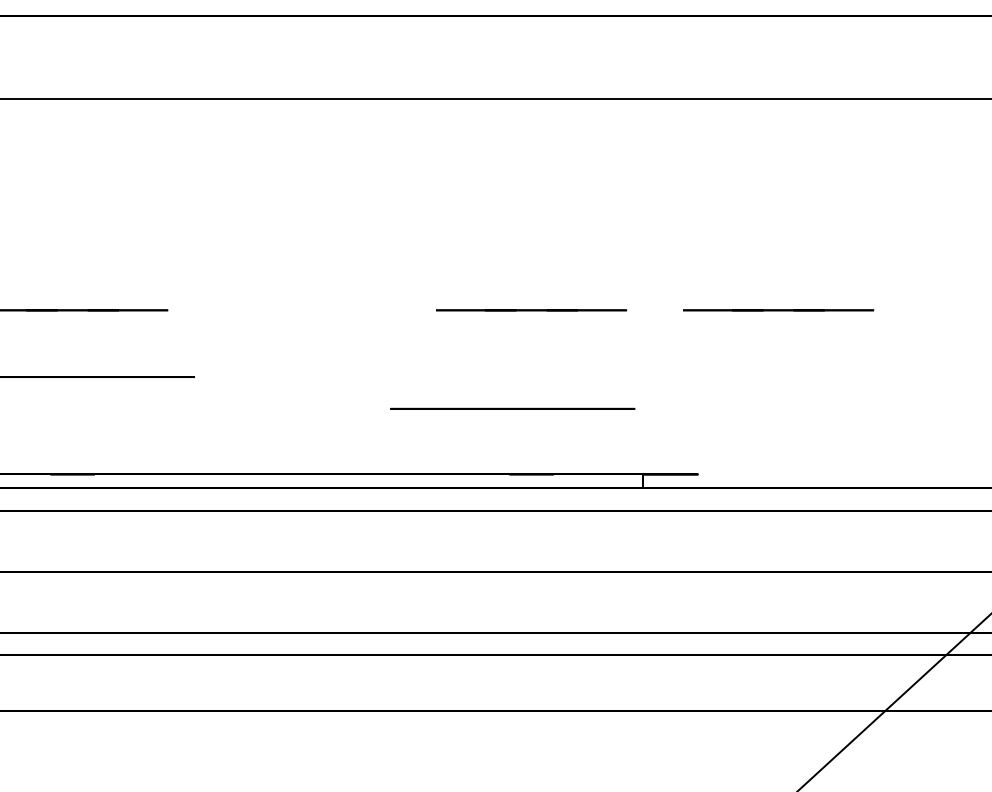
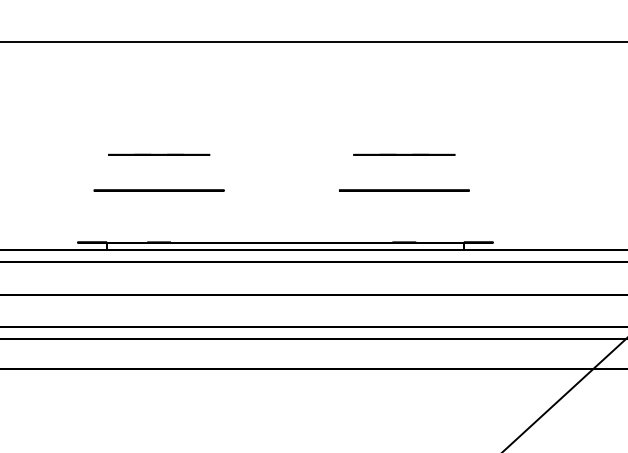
line: (778, 309) -> (536, 154), removed
circle: (513, 408) -> (404, 190), moved

